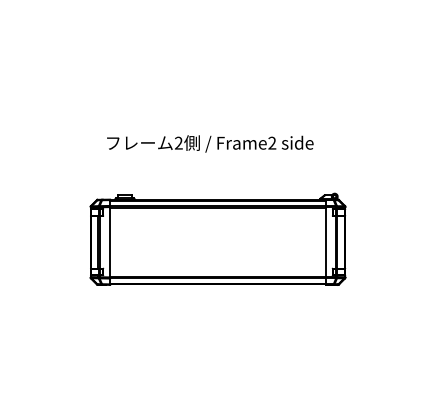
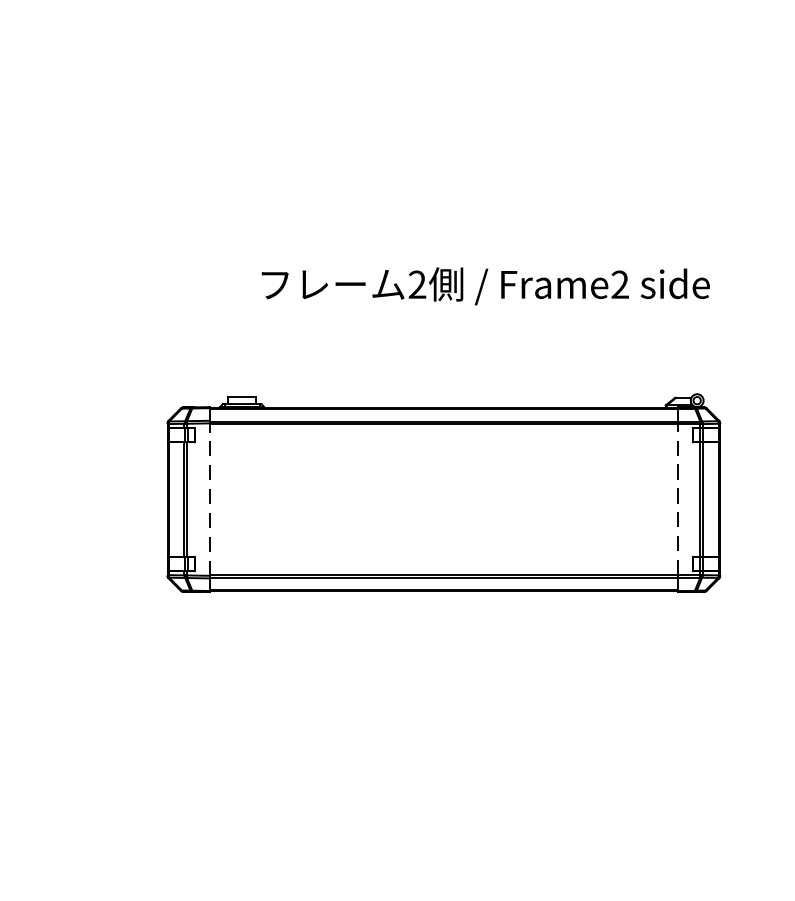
text: (210, 143) -> (486, 285), moved
line: (110, 241) -> (210, 497), solid -> dashed
line: (325, 242) -> (677, 500), solid -> dashed

